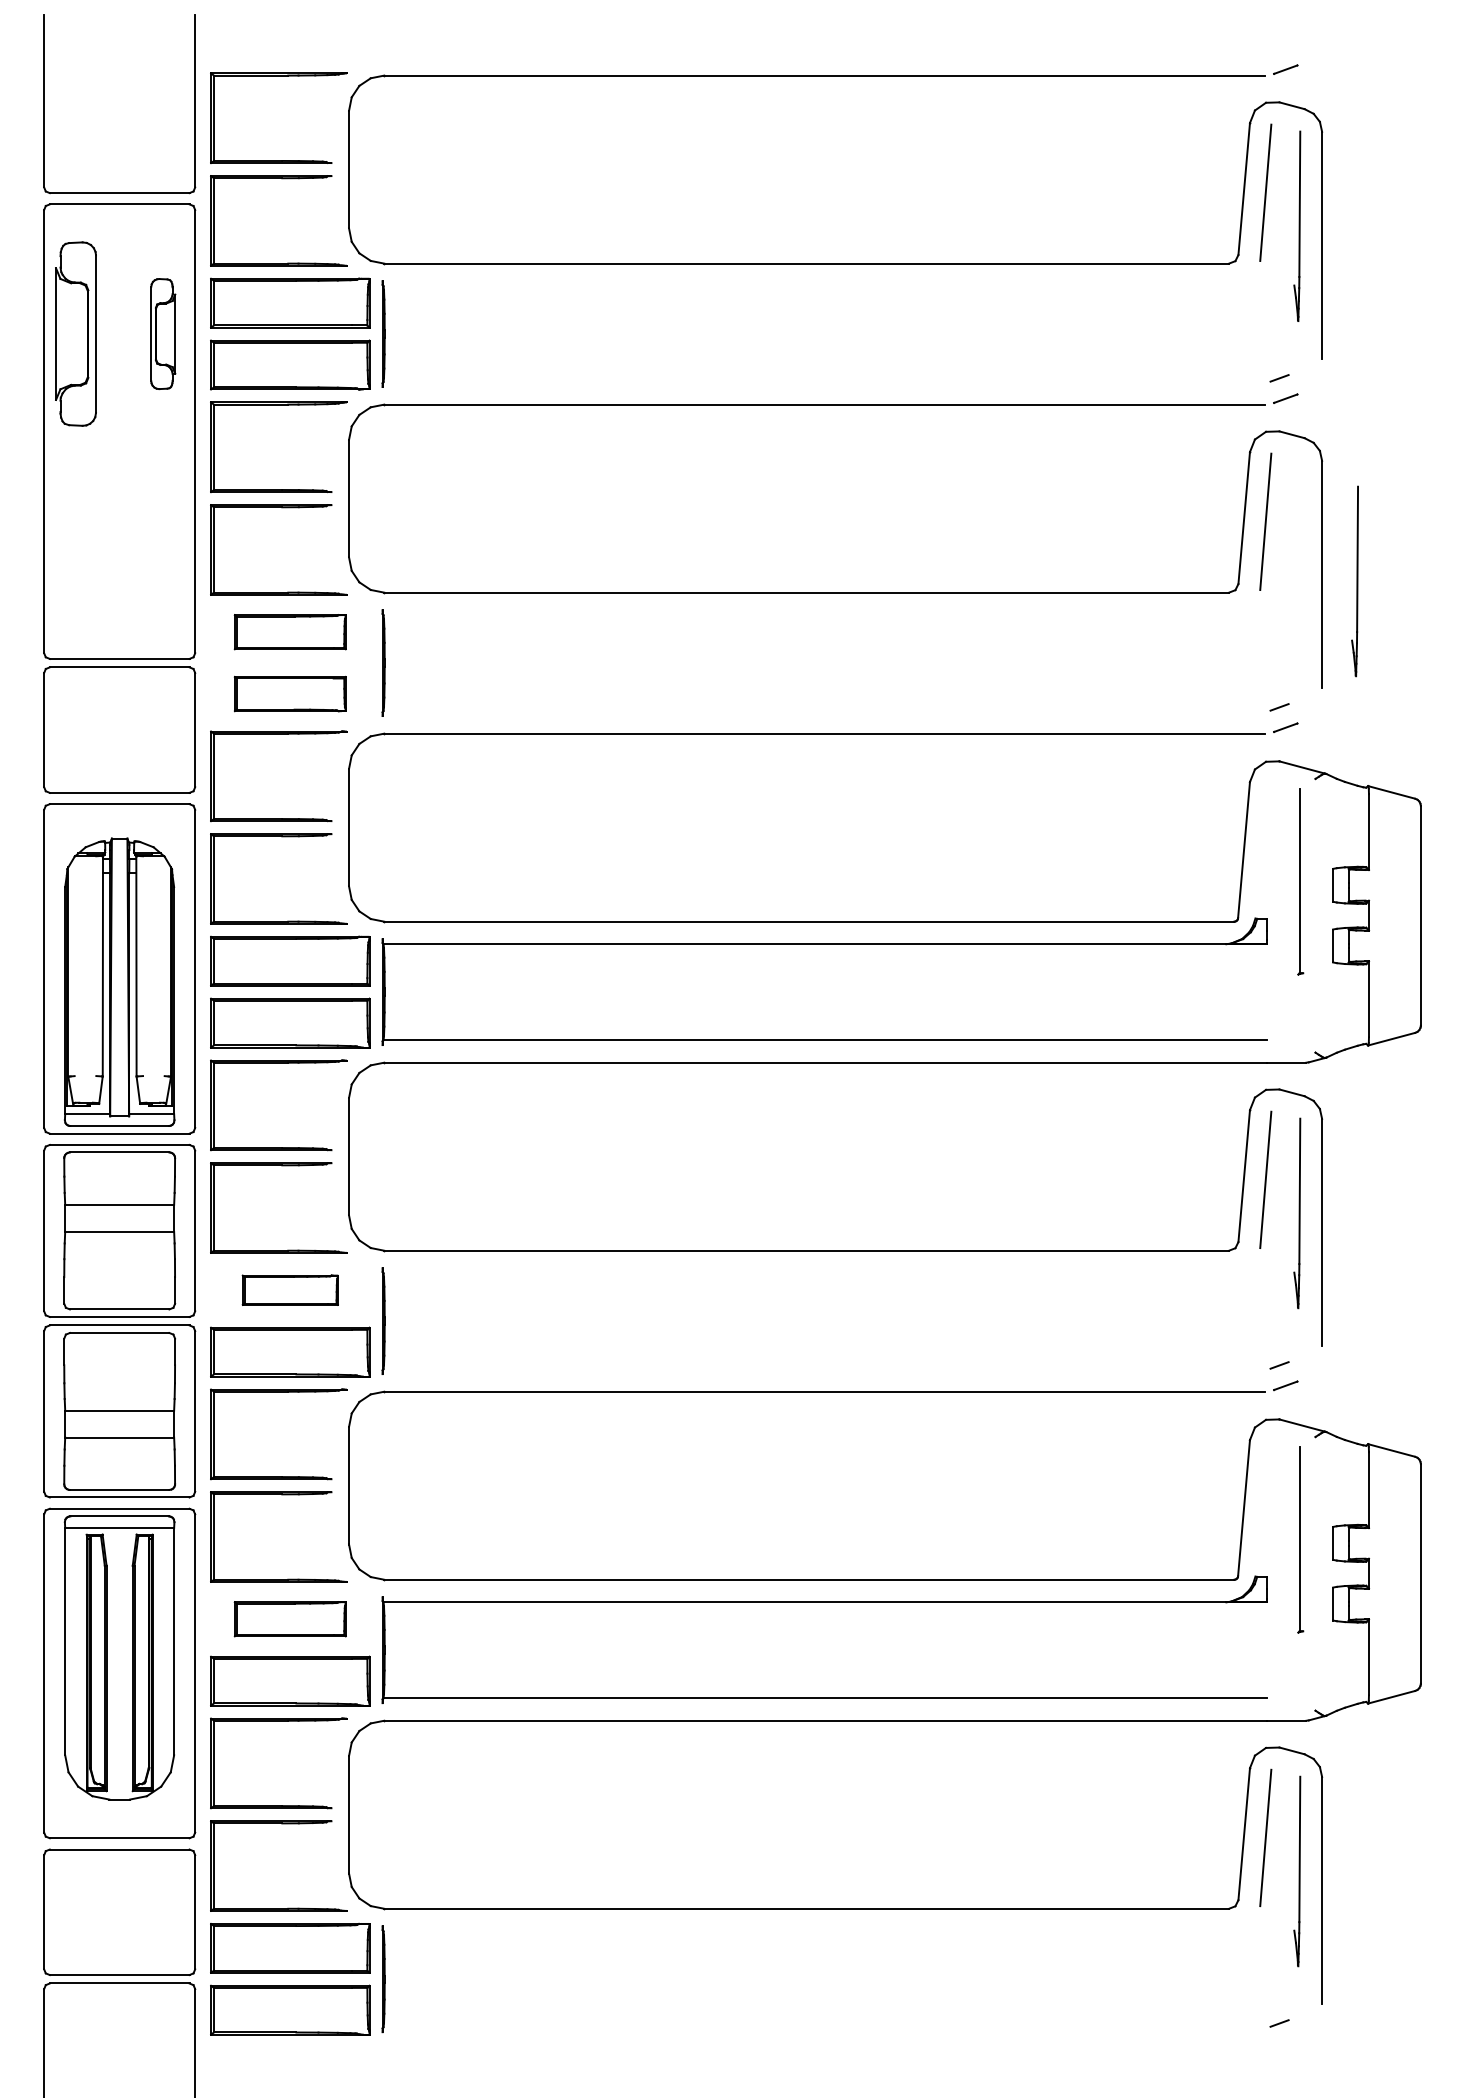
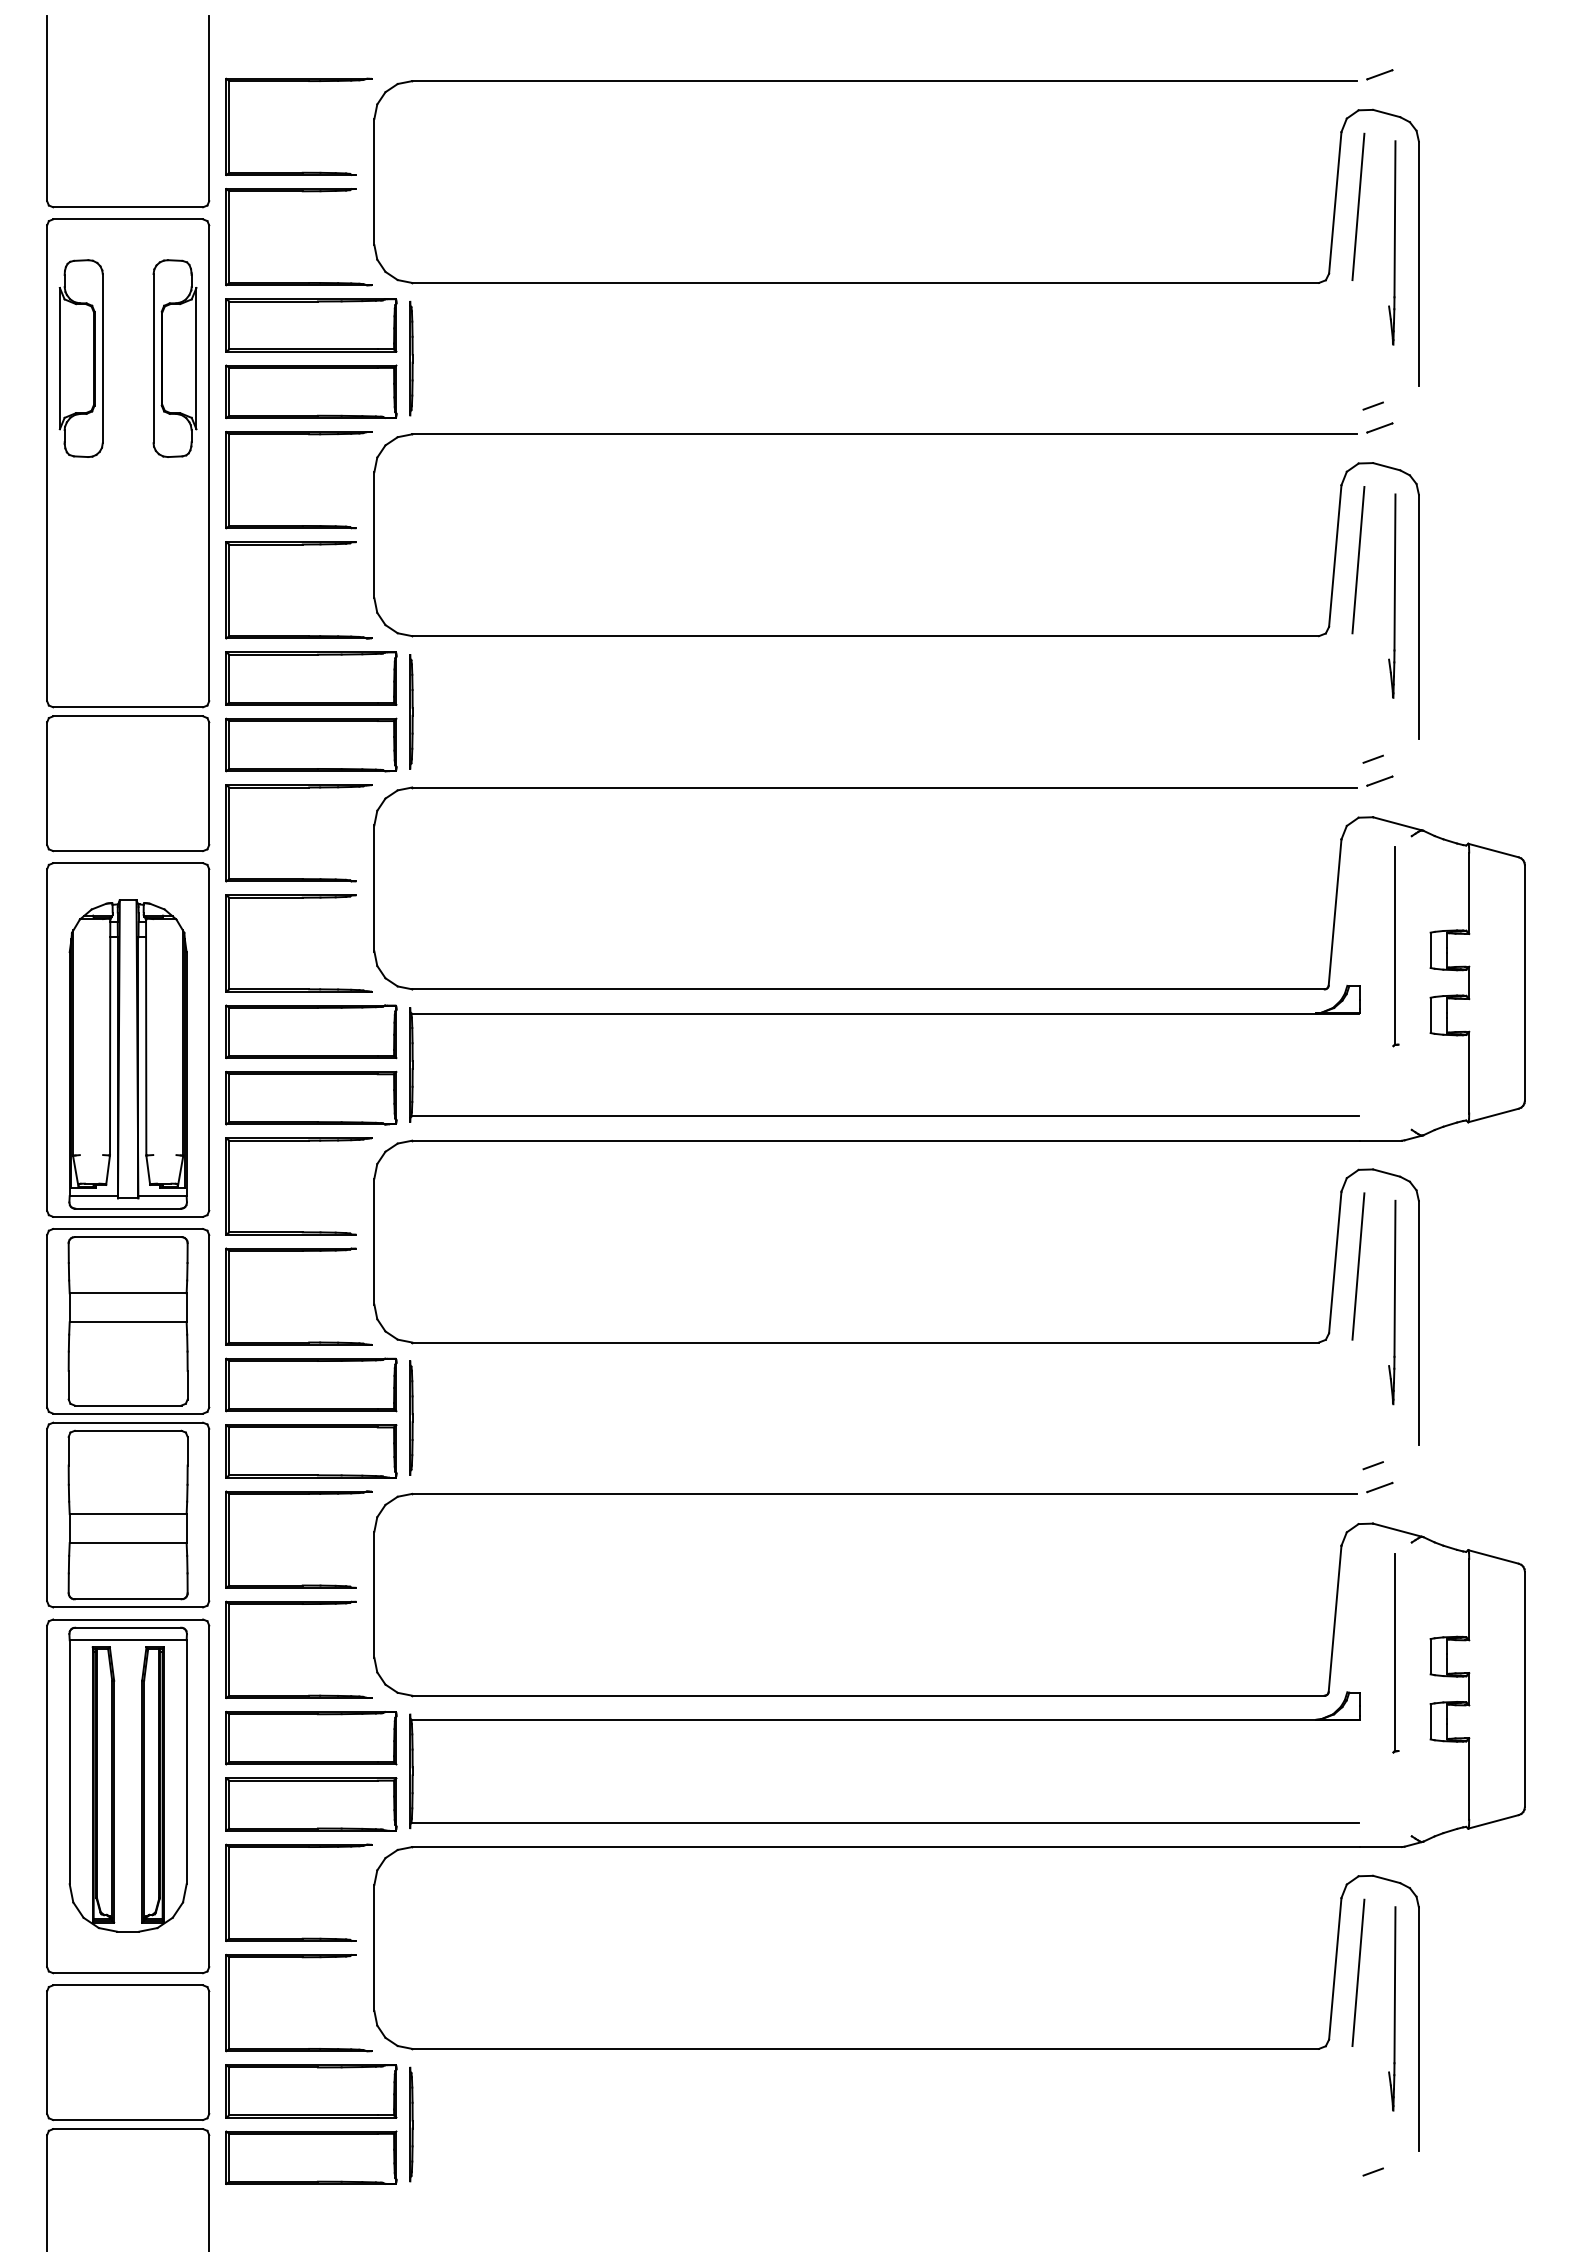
part: (162, 333) -> (174, 358), size x1.67
part: (1355, 580) -> (1392, 595), moved
part: (290, 632) -> (311, 678), size x1.43
part: (290, 693) -> (311, 744), size x1.43
part: (290, 1289) -> (311, 1384), size x1.67
part: (290, 1618) -> (311, 1737), size x1.43

